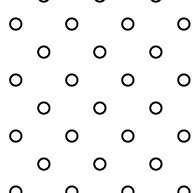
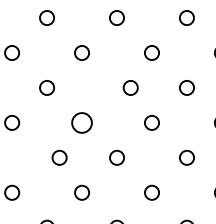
circle: (127, 79) -> (130, 87), moved
circle: (99, 107) -> (81, 122), size x1.4
circle: (71, 135) -> (59, 157), moved

